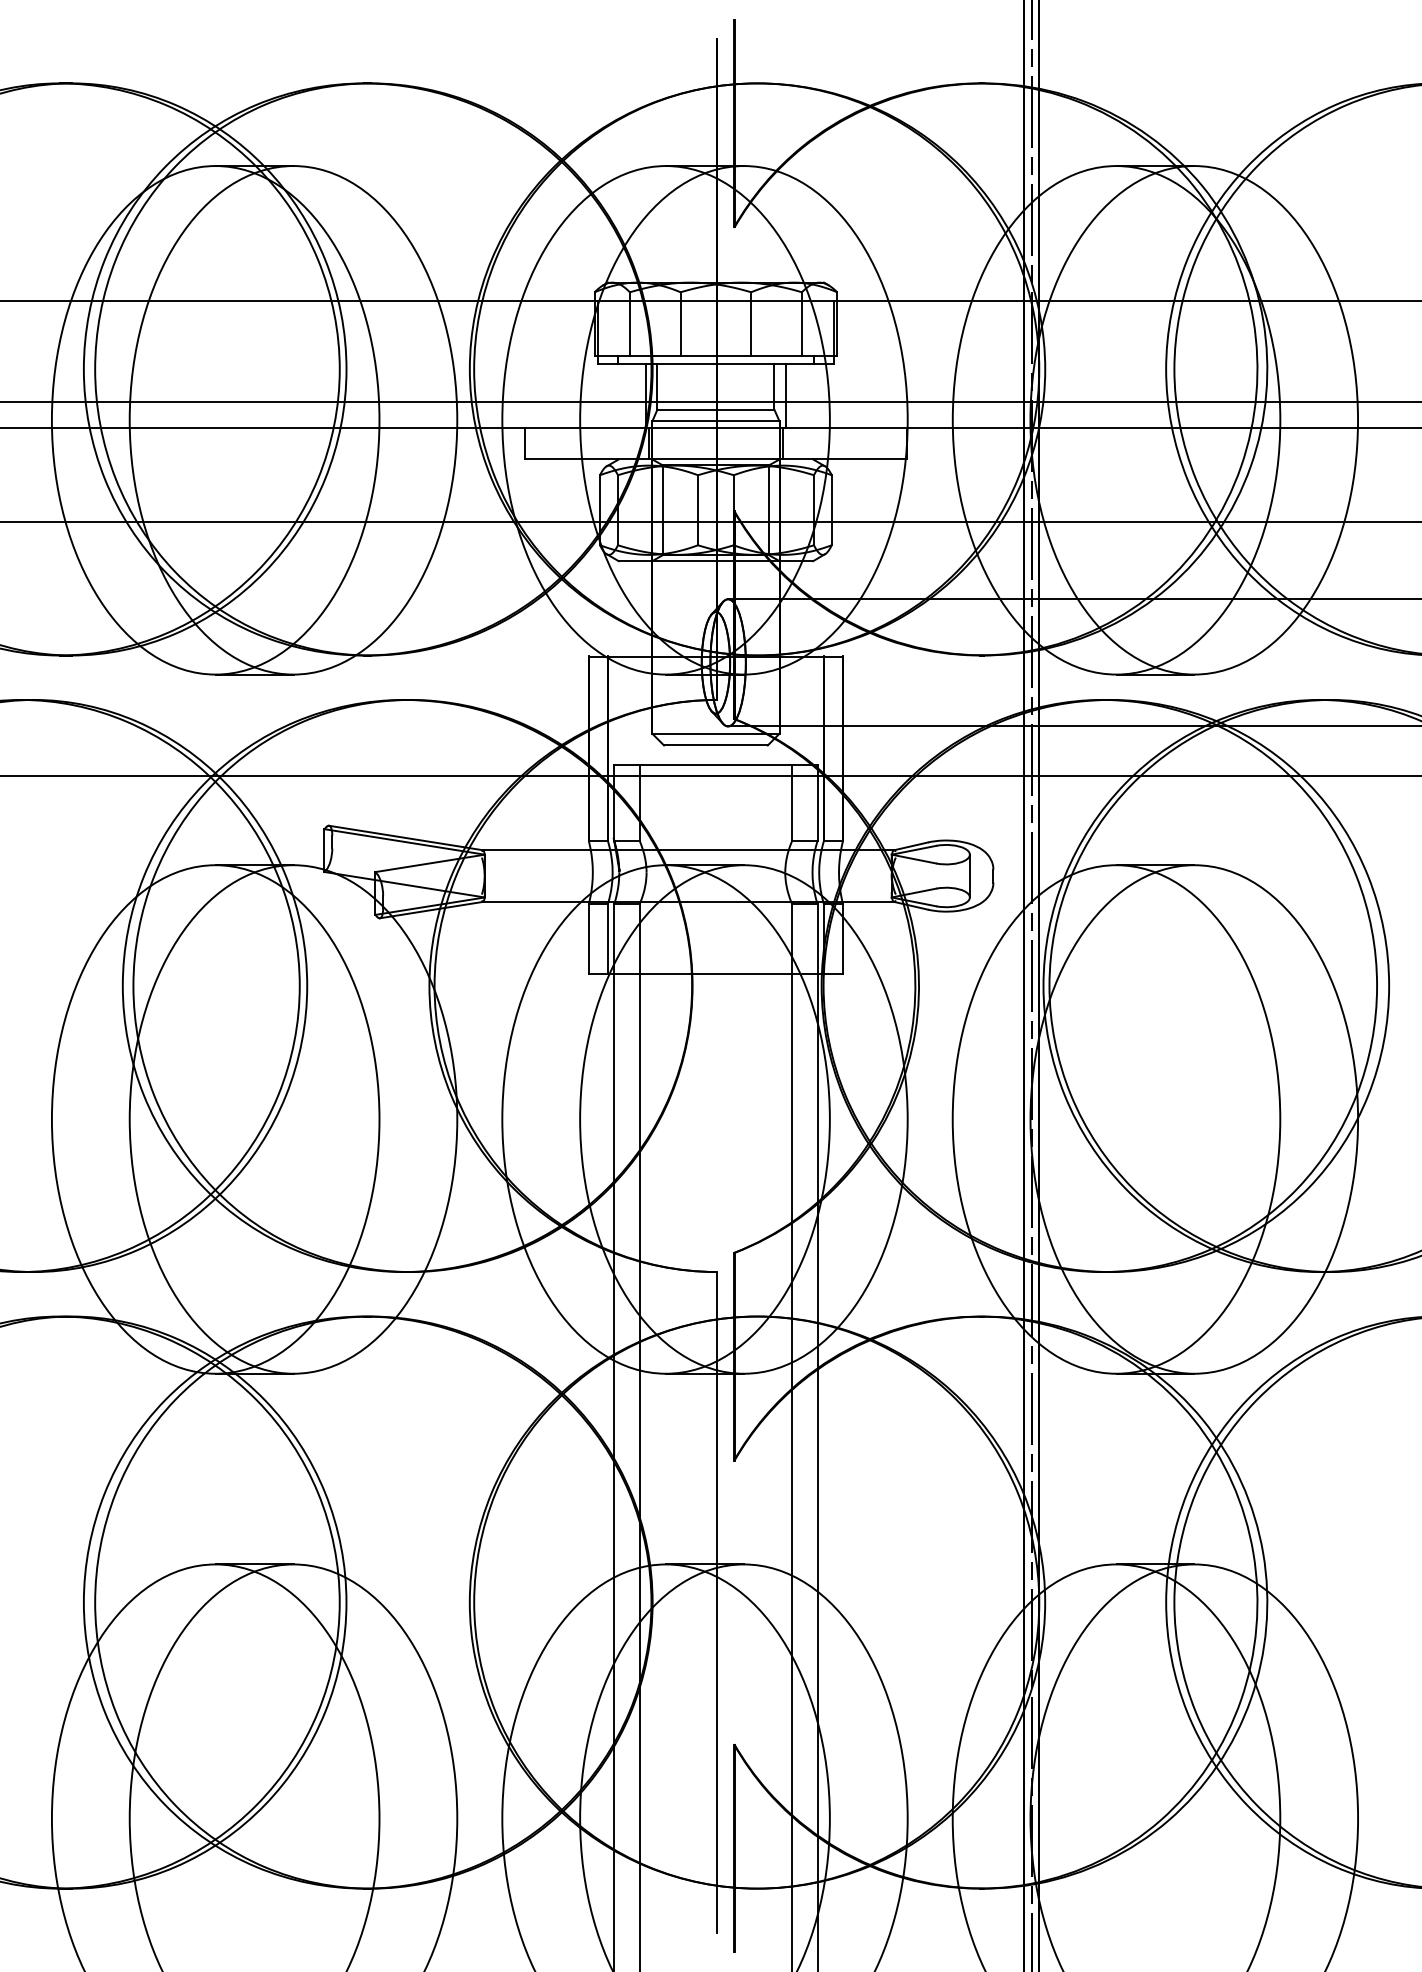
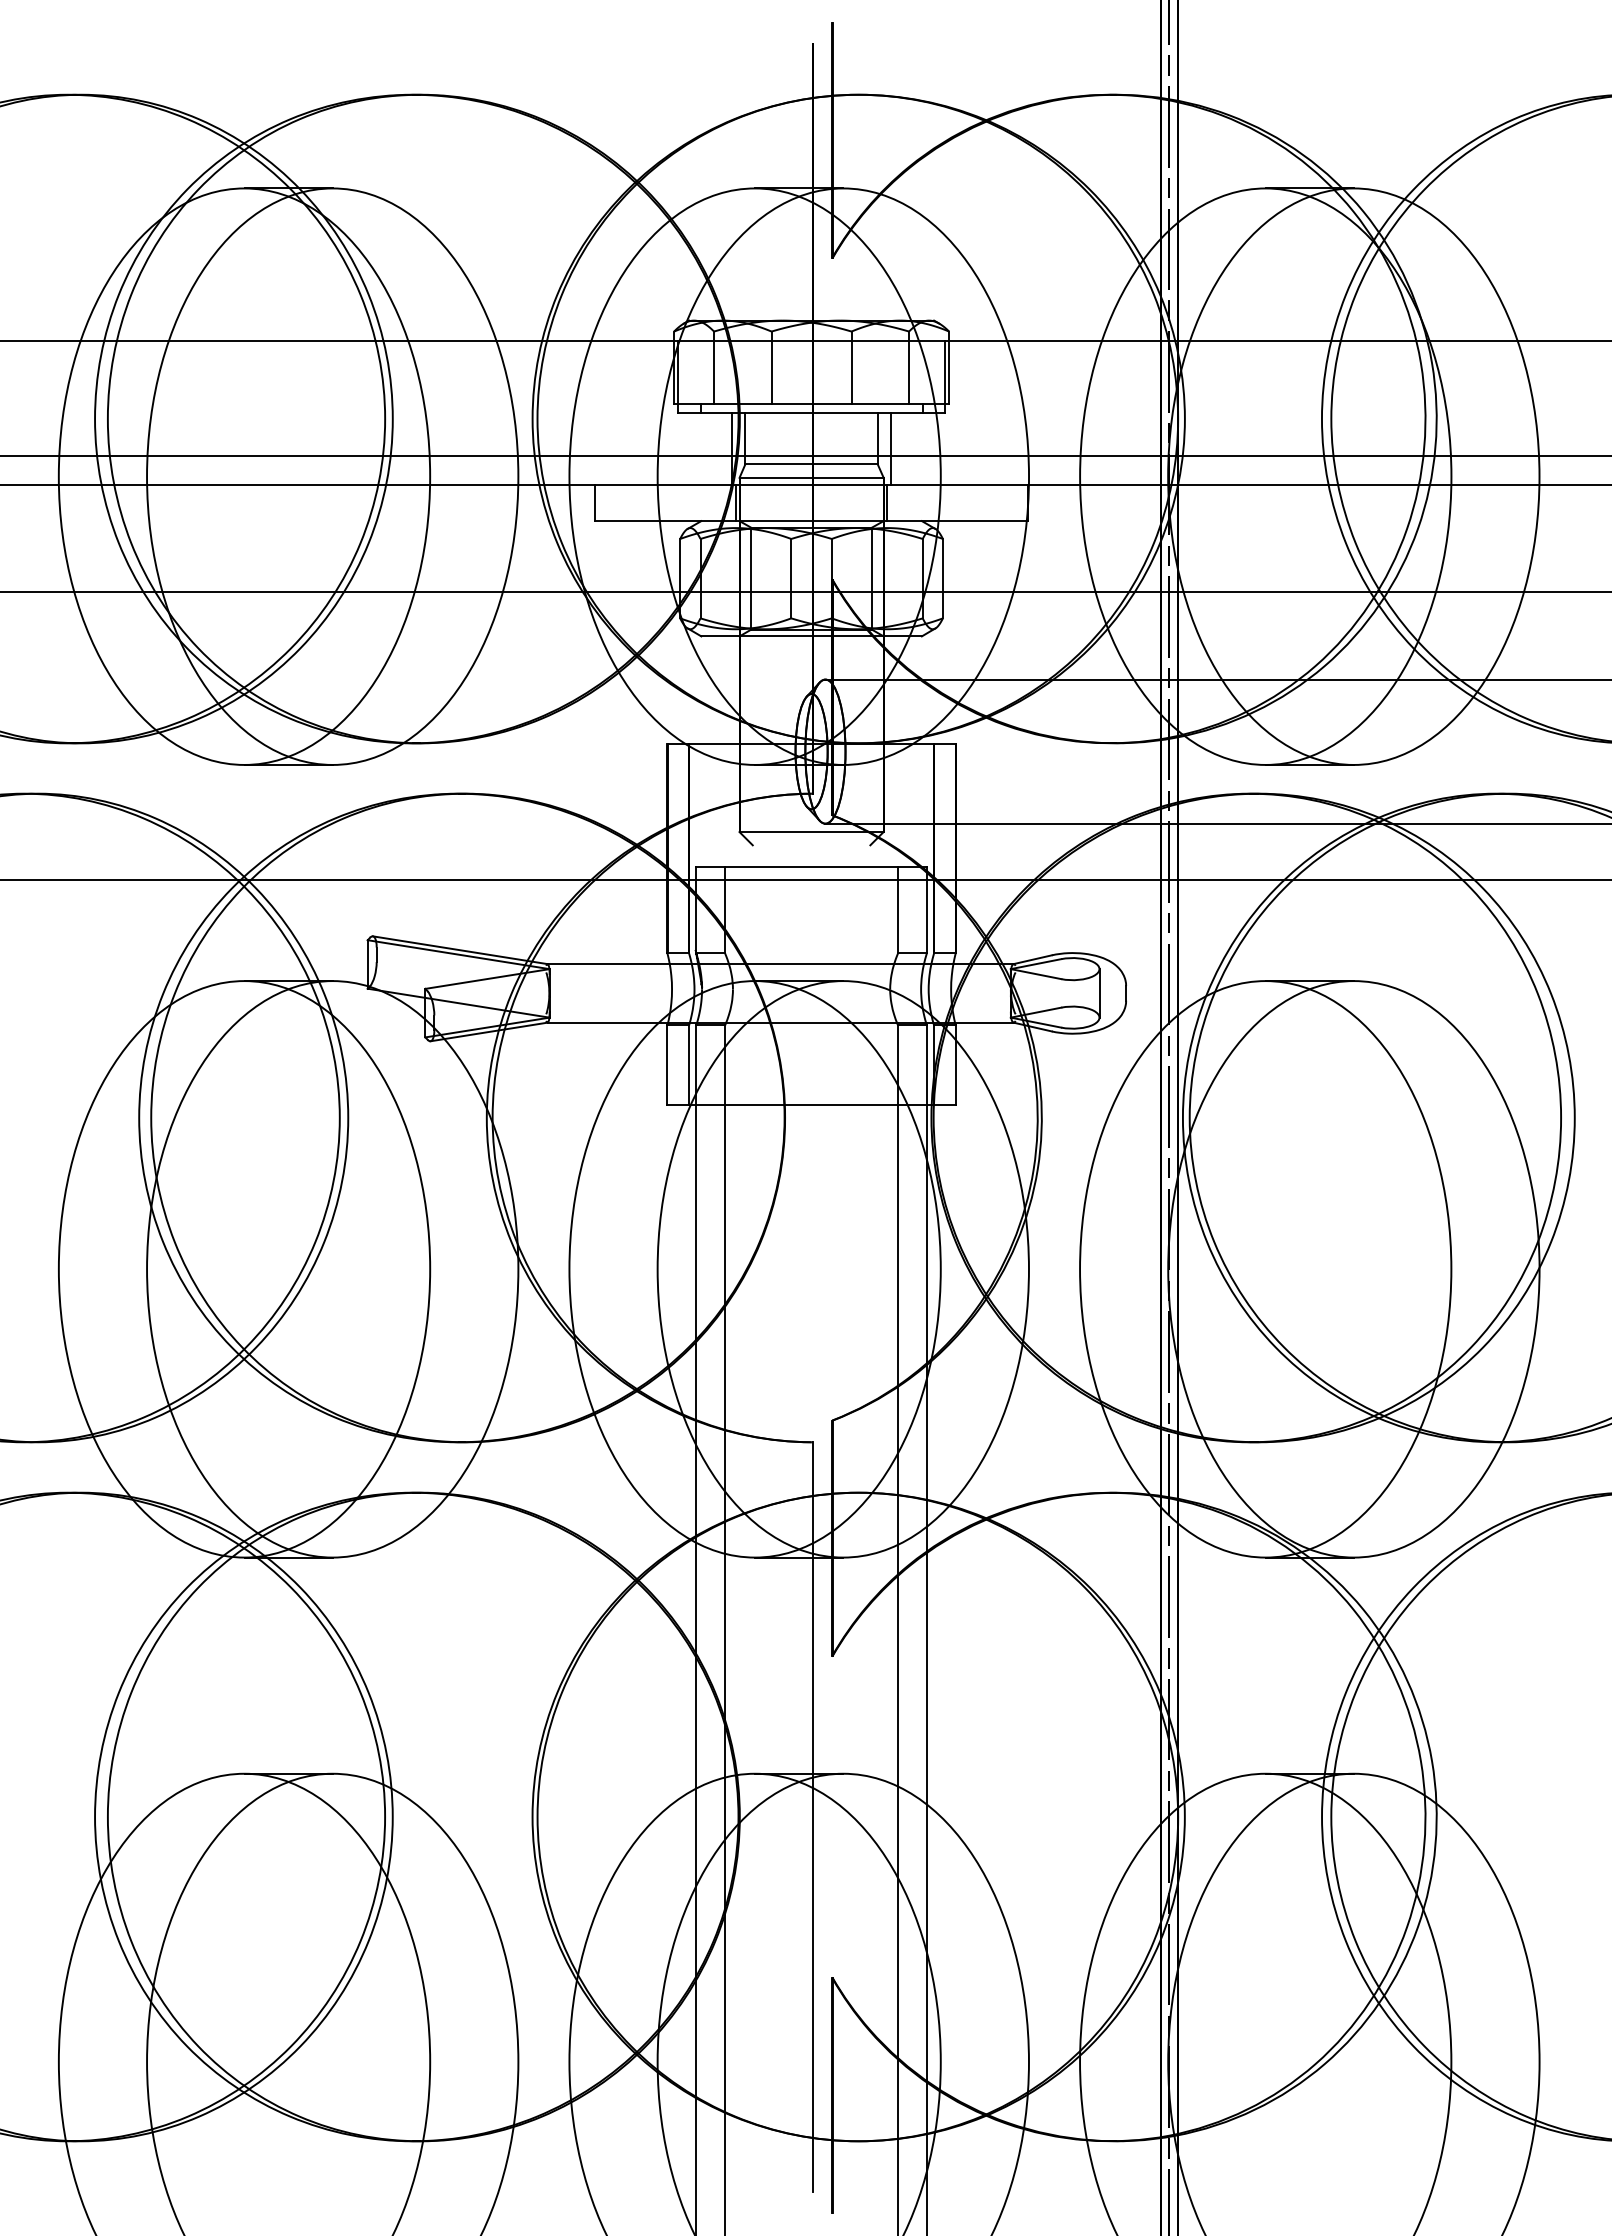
line: (715, 745) -> (811, 845), removed

